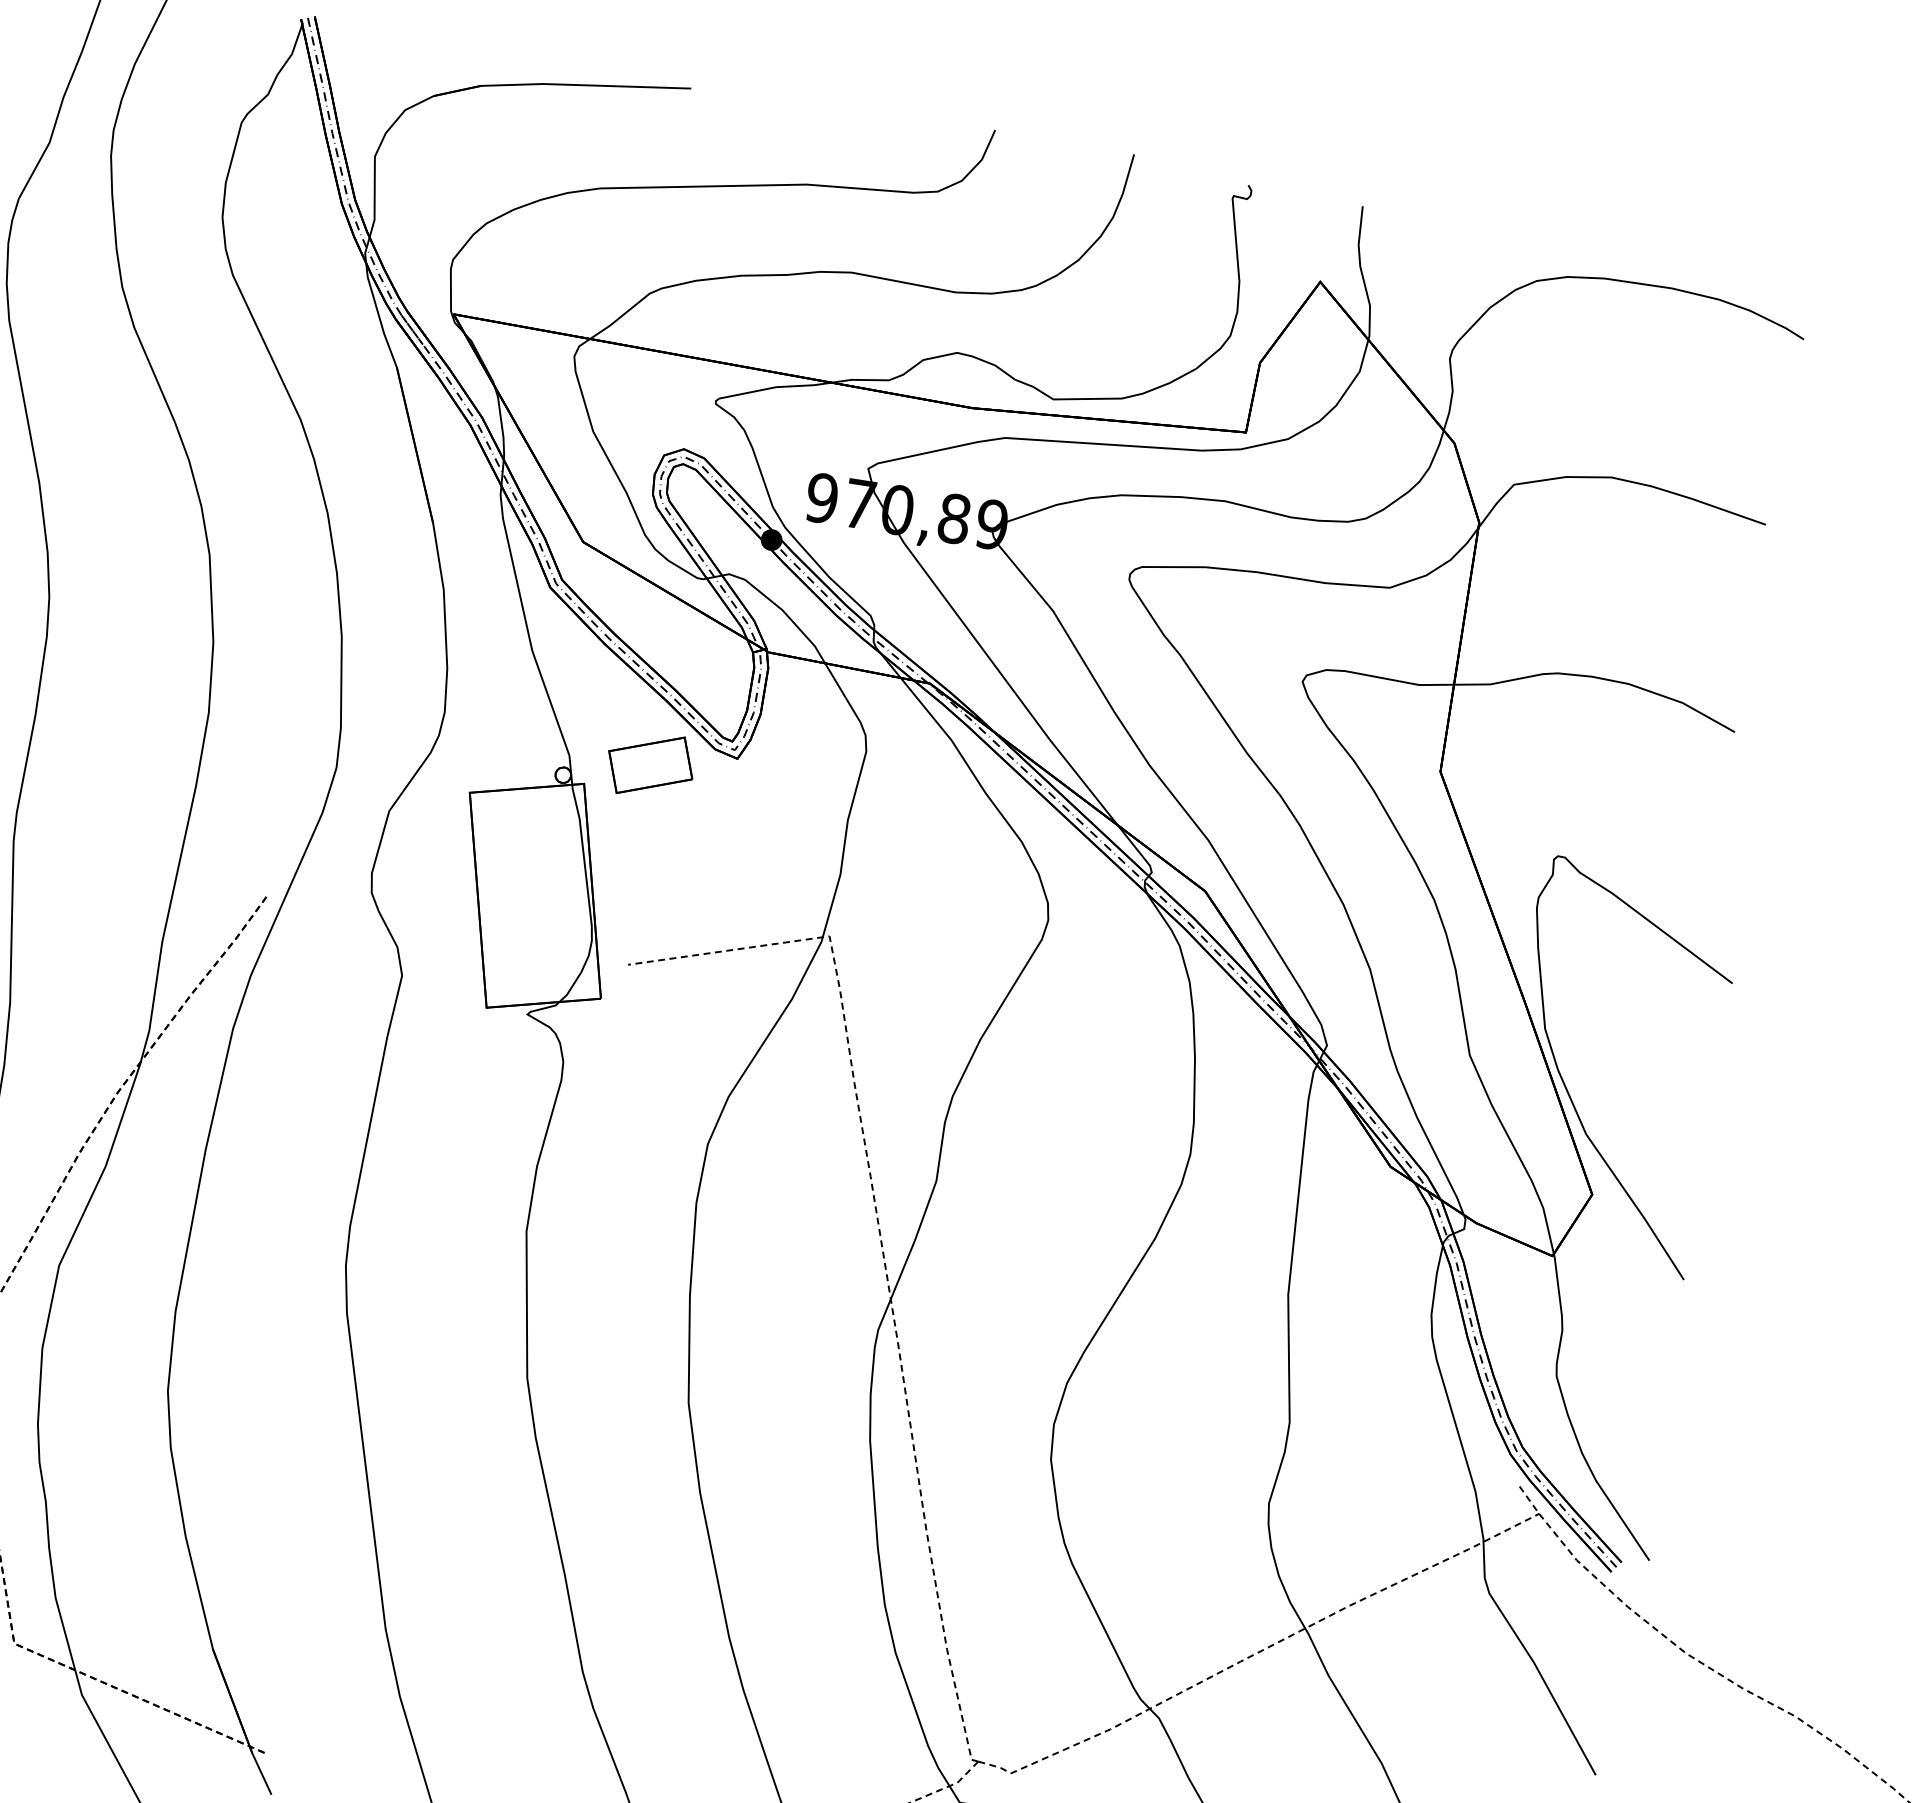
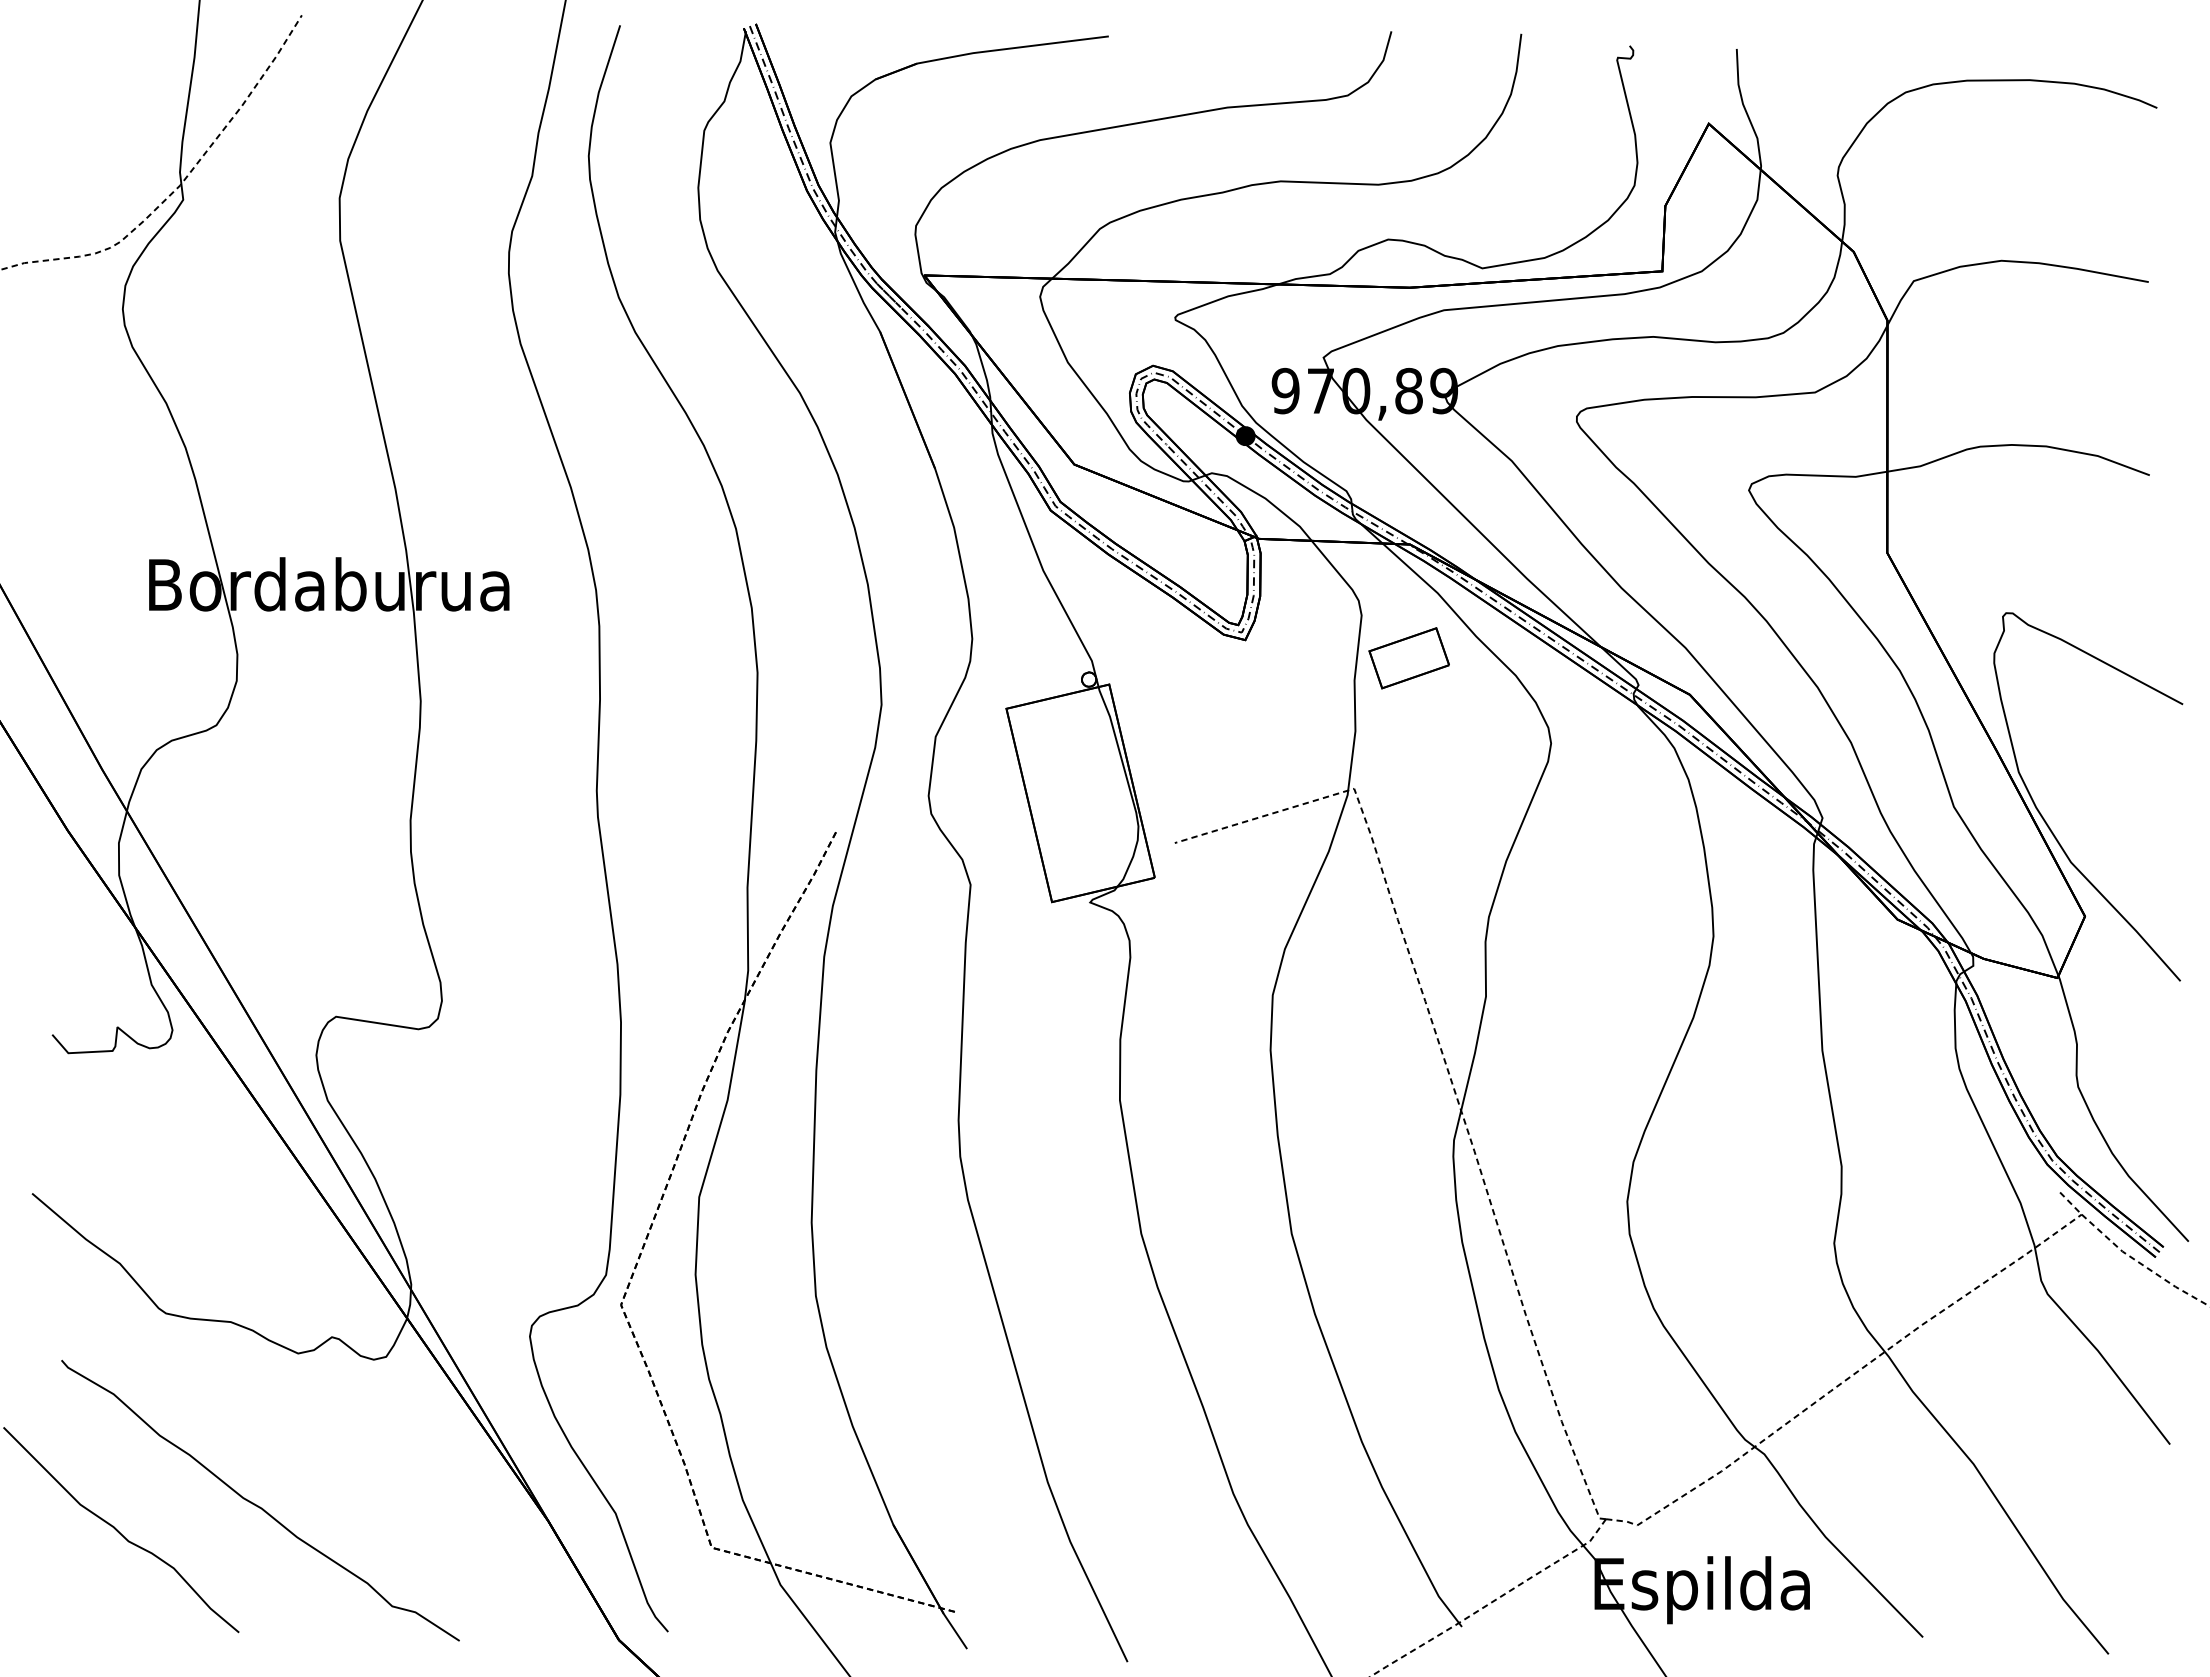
part: (649, 765) -> (1408, 658), moved

